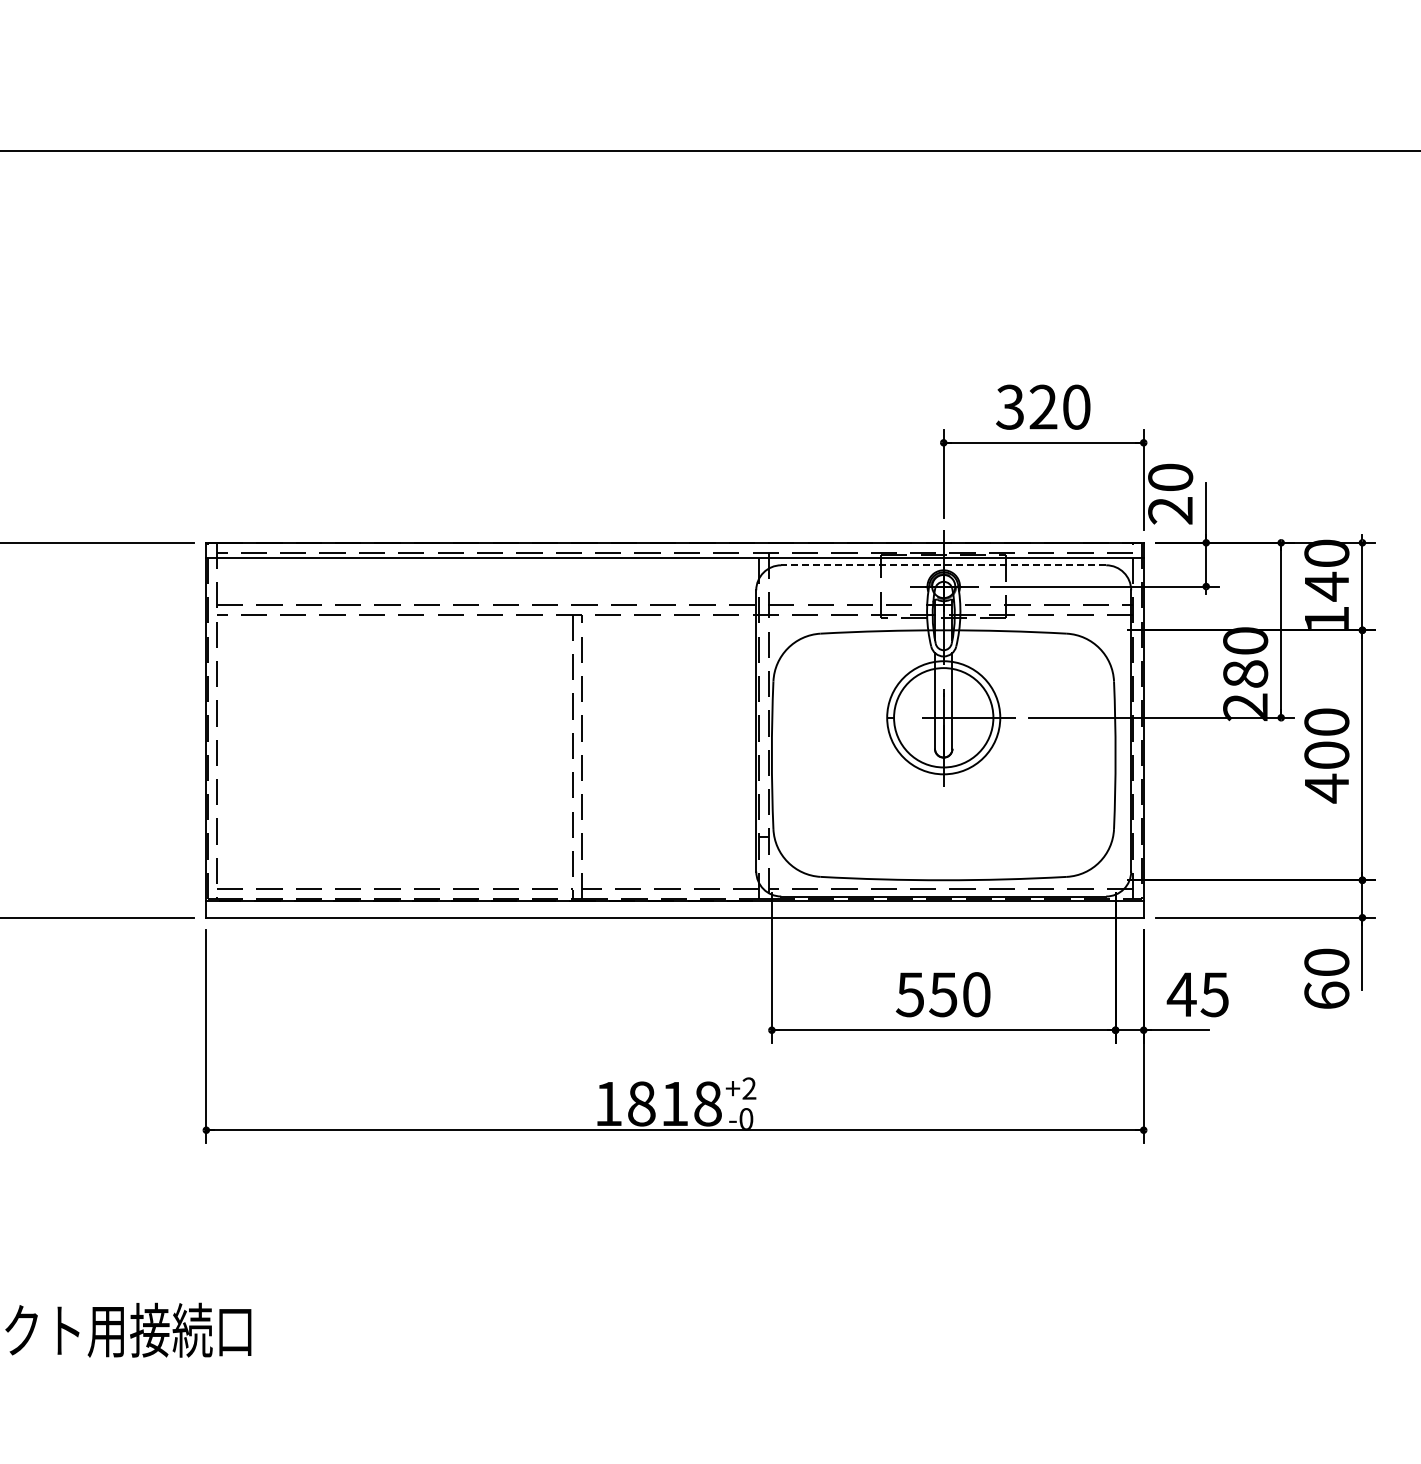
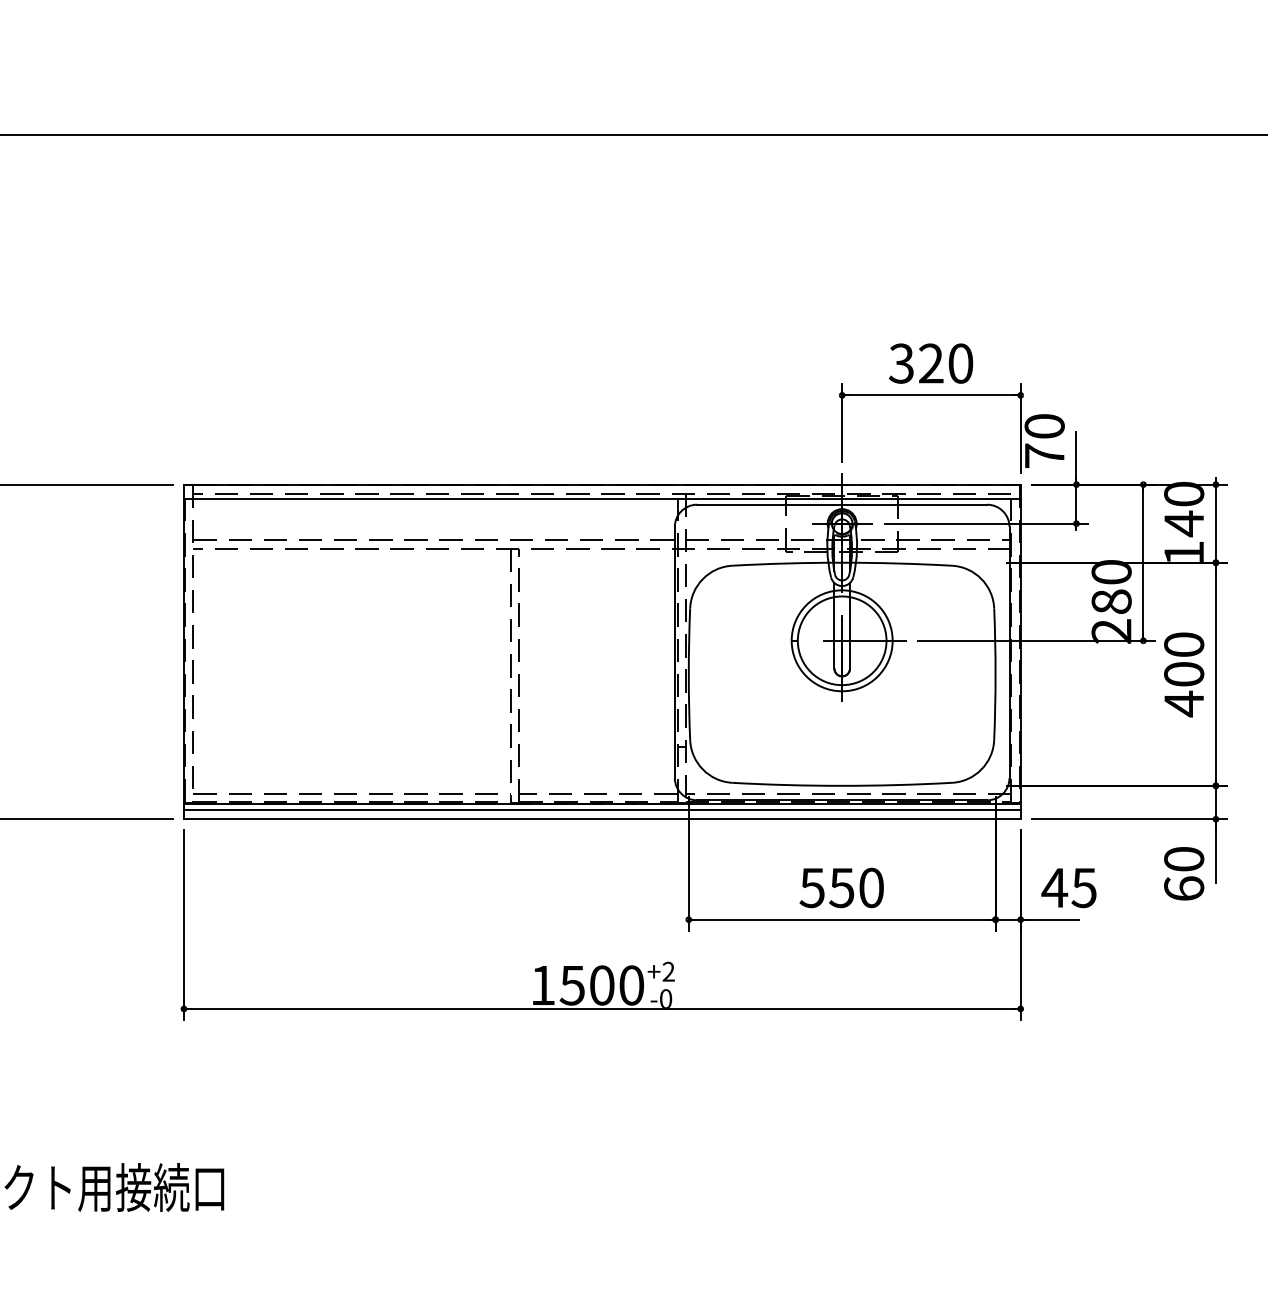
text: (1170, 510) -> (1044, 455), 20 -> 70
line: (943, 565) -> (841, 504), dashed -> solid
line: (674, 907) -> (601, 810), added
text: (674, 1103) -> (601, 985), 1818 -> 1500

